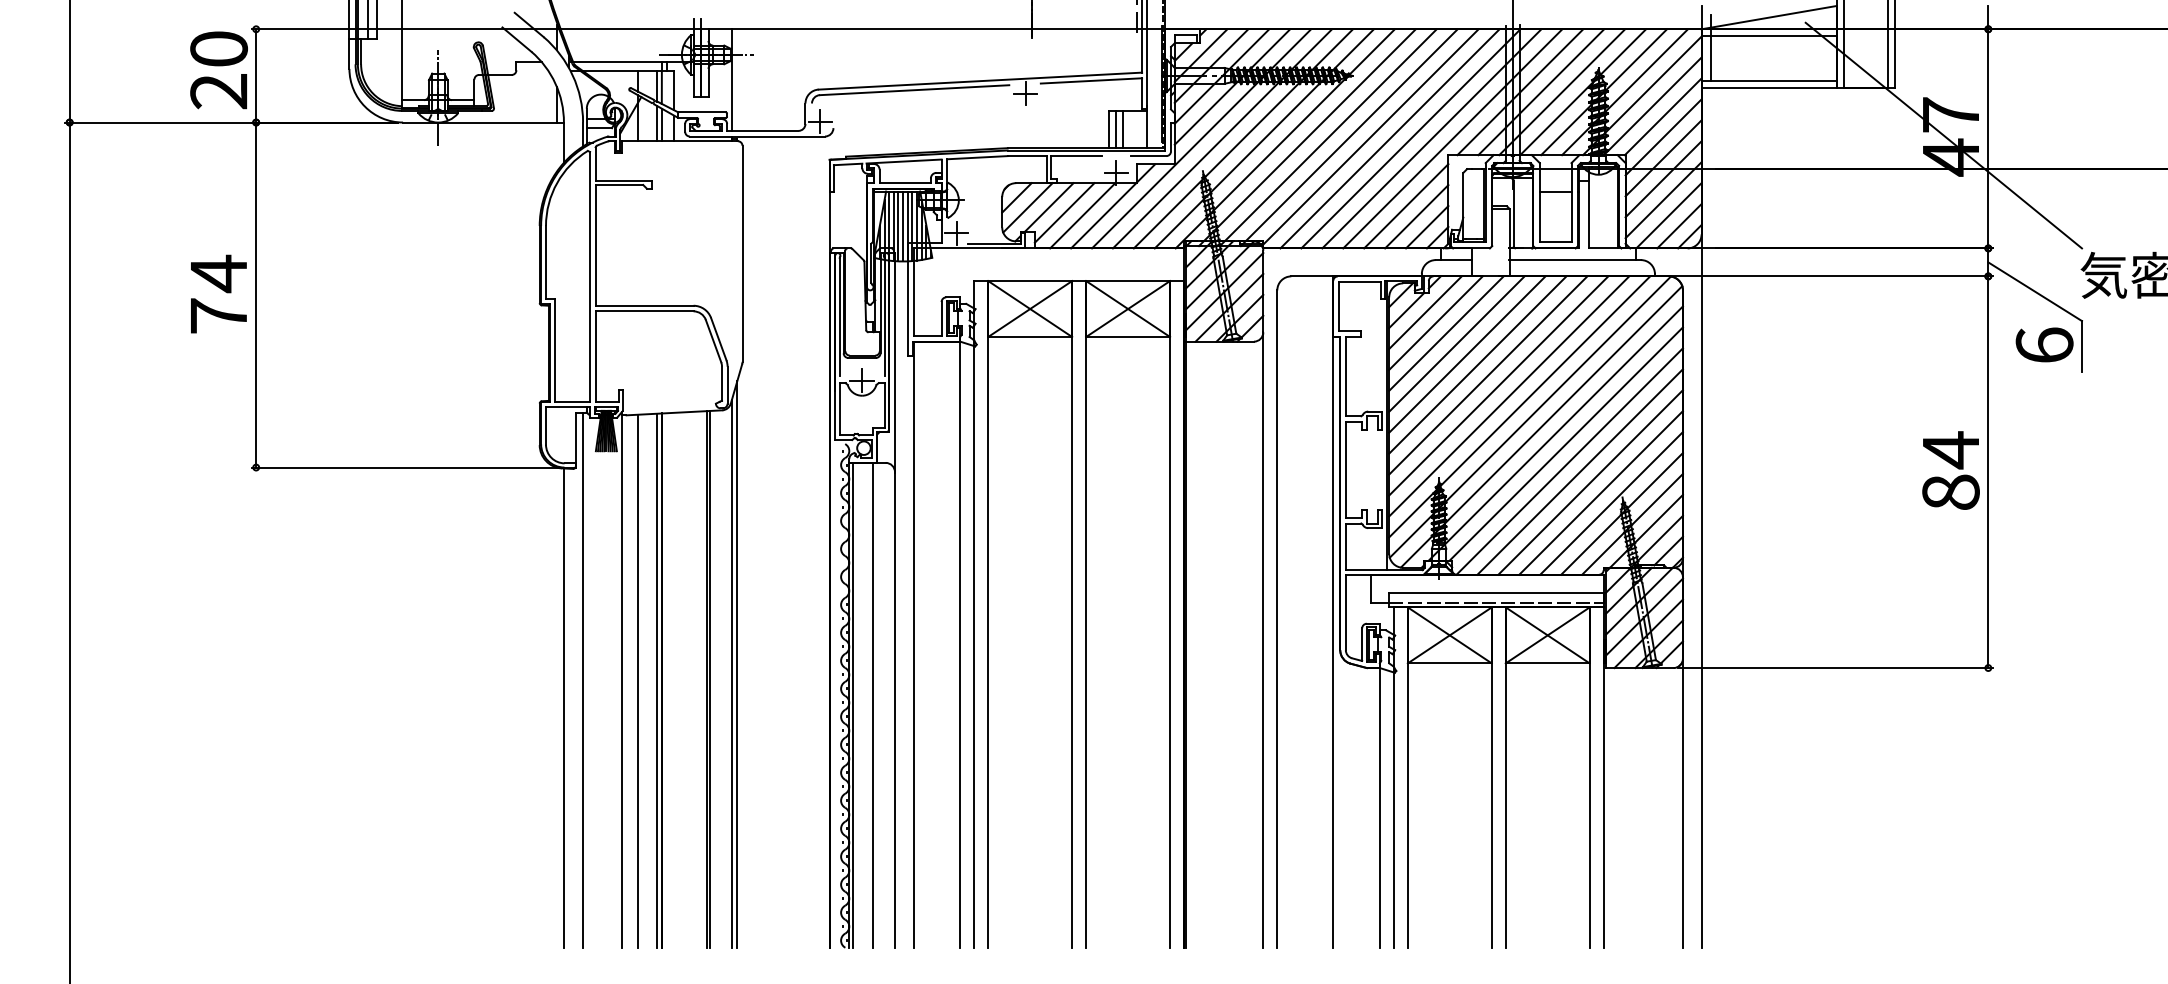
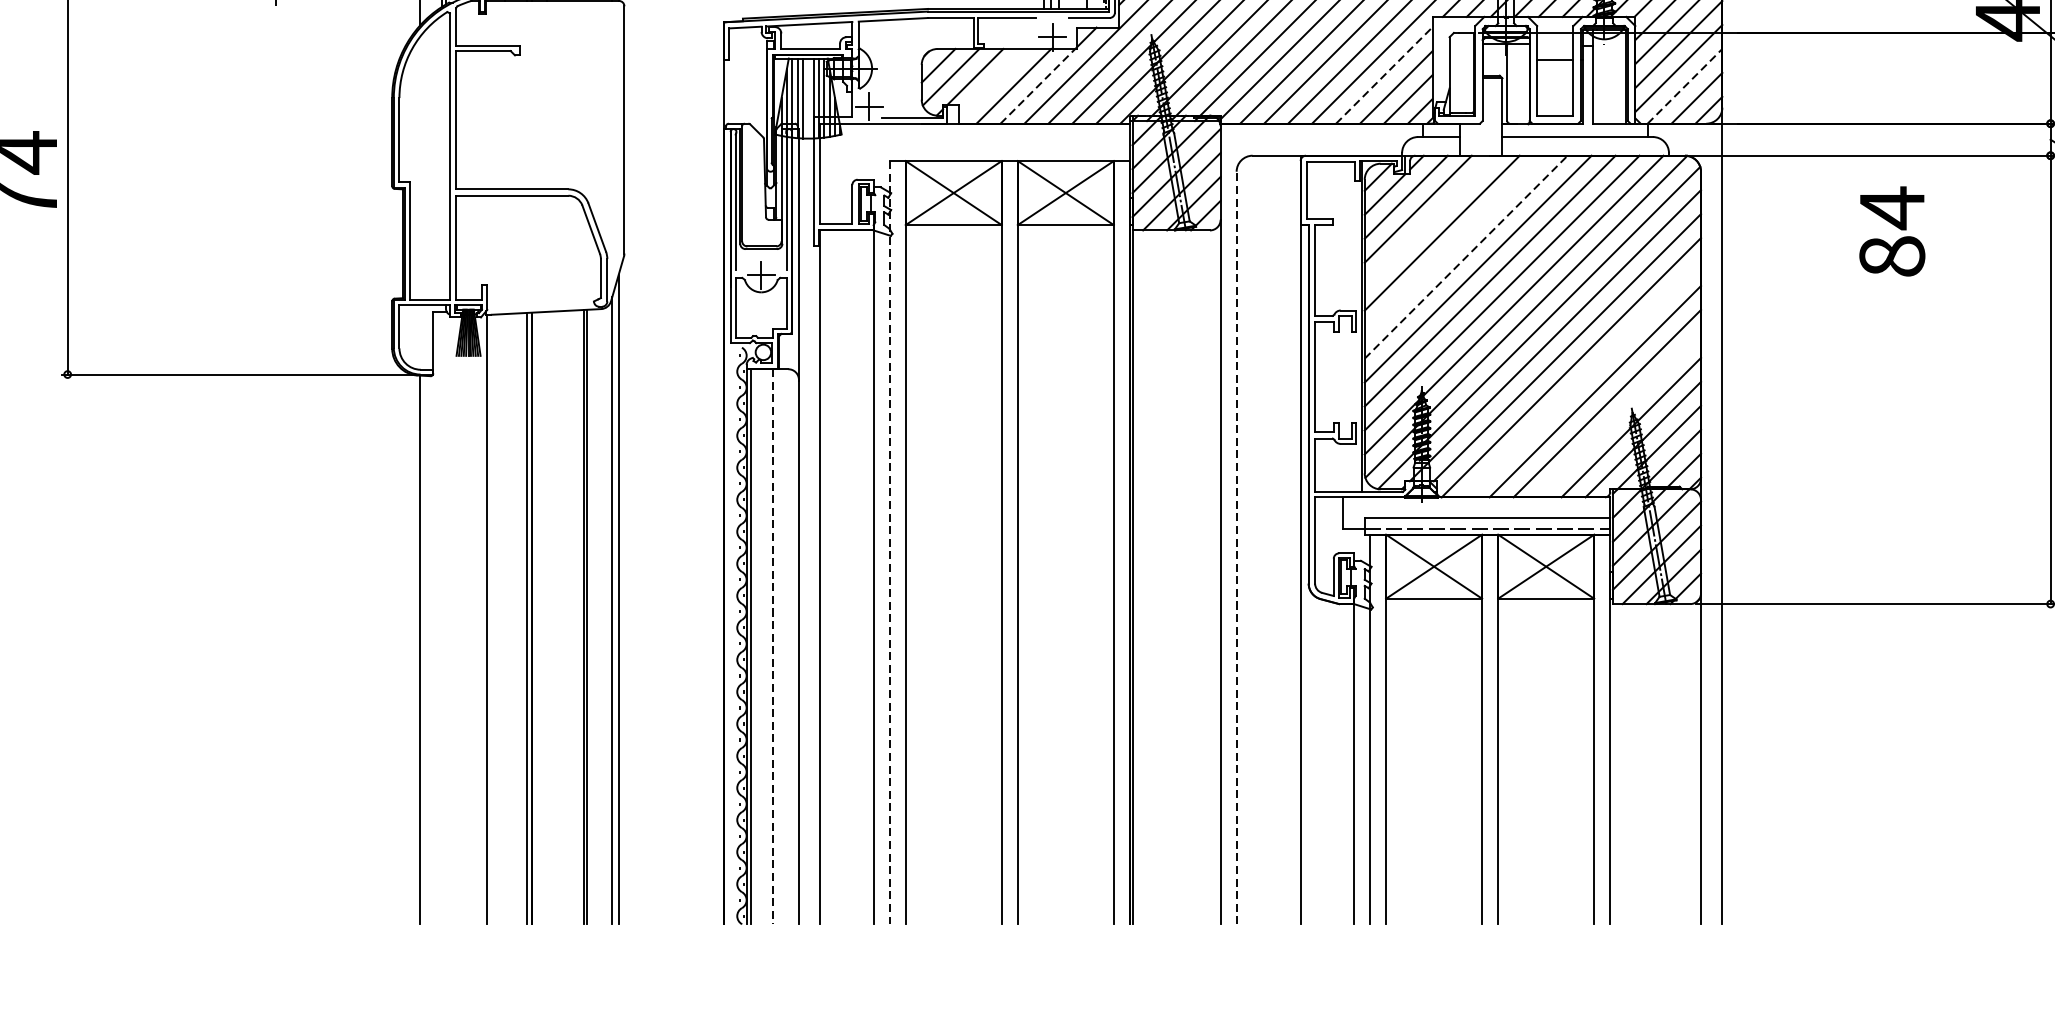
line: (1406, 206) -> (1384, 75), solid -> dashed
line: (1064, 212) -> (993, 82), removed
line: (1104, 215) -> (1038, 86), solid -> dashed
line: (1669, 215) -> (1685, 86), solid -> dashed
line: (903, 226) -> (808, 98), removed
line: (1446, 333) -> (1430, 221), removed
line: (1467, 354) -> (1454, 245), removed
line: (1478, 364) -> (1466, 256), solid -> dashed
text: (1950, 470) -> (1891, 231), moved
line: (1579, 471) -> (1582, 379), removed
line: (1611, 503) -> (1619, 415), removed
line: (974, 614) -> (889, 542), solid -> dashed
line: (1277, 619) -> (1236, 548), solid -> dashed
line: (583, 680) -> (442, 618), removed
line: (638, 680) -> (505, 618), removed
line: (872, 705) -> (773, 646), solid -> dashed

